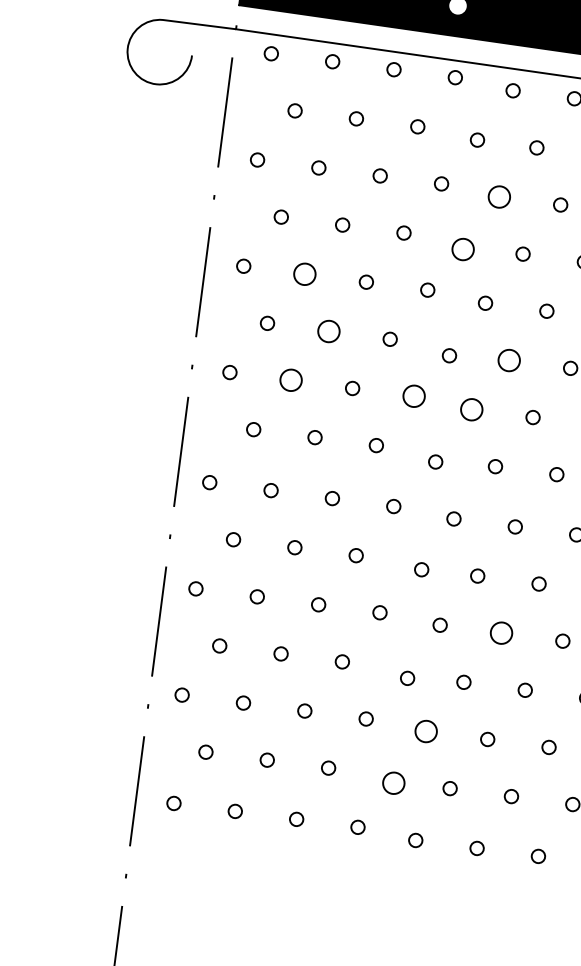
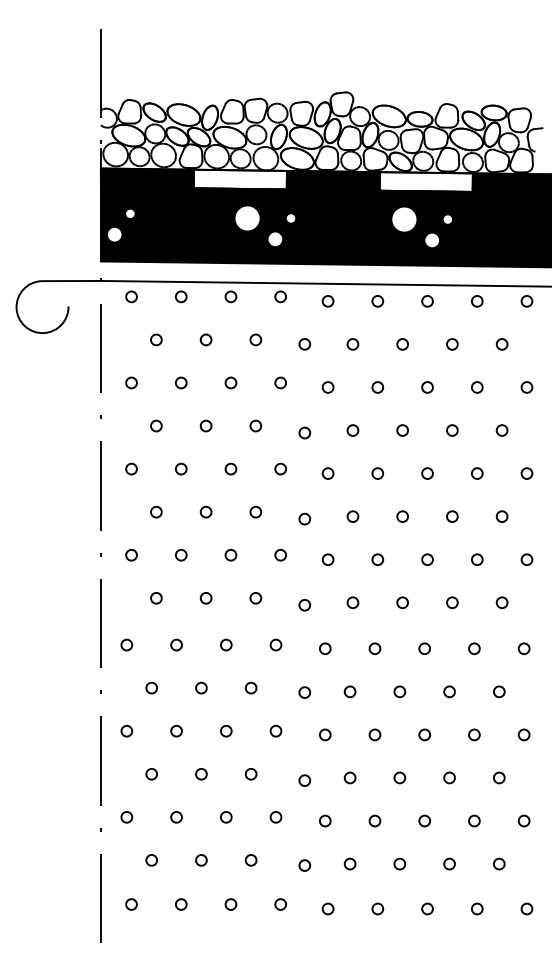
circle: (498, 197) -> (327, 387), size x0.62
circle: (462, 248) -> (304, 432), size x0.62
circle: (305, 273) -> (181, 468), size x0.62
circle: (328, 330) -> (205, 511), size x0.62
circle: (508, 360) -> (352, 516), size x0.62
circle: (291, 380) -> (181, 555), size x0.62
circle: (413, 396) -> (280, 555), size x0.62
circle: (471, 409) -> (327, 559), size x0.62
circle: (500, 632) -> (374, 734), size x0.62
circle: (426, 730) -> (325, 820), size x0.62
circle: (393, 783) -> (304, 865), size x0.62

